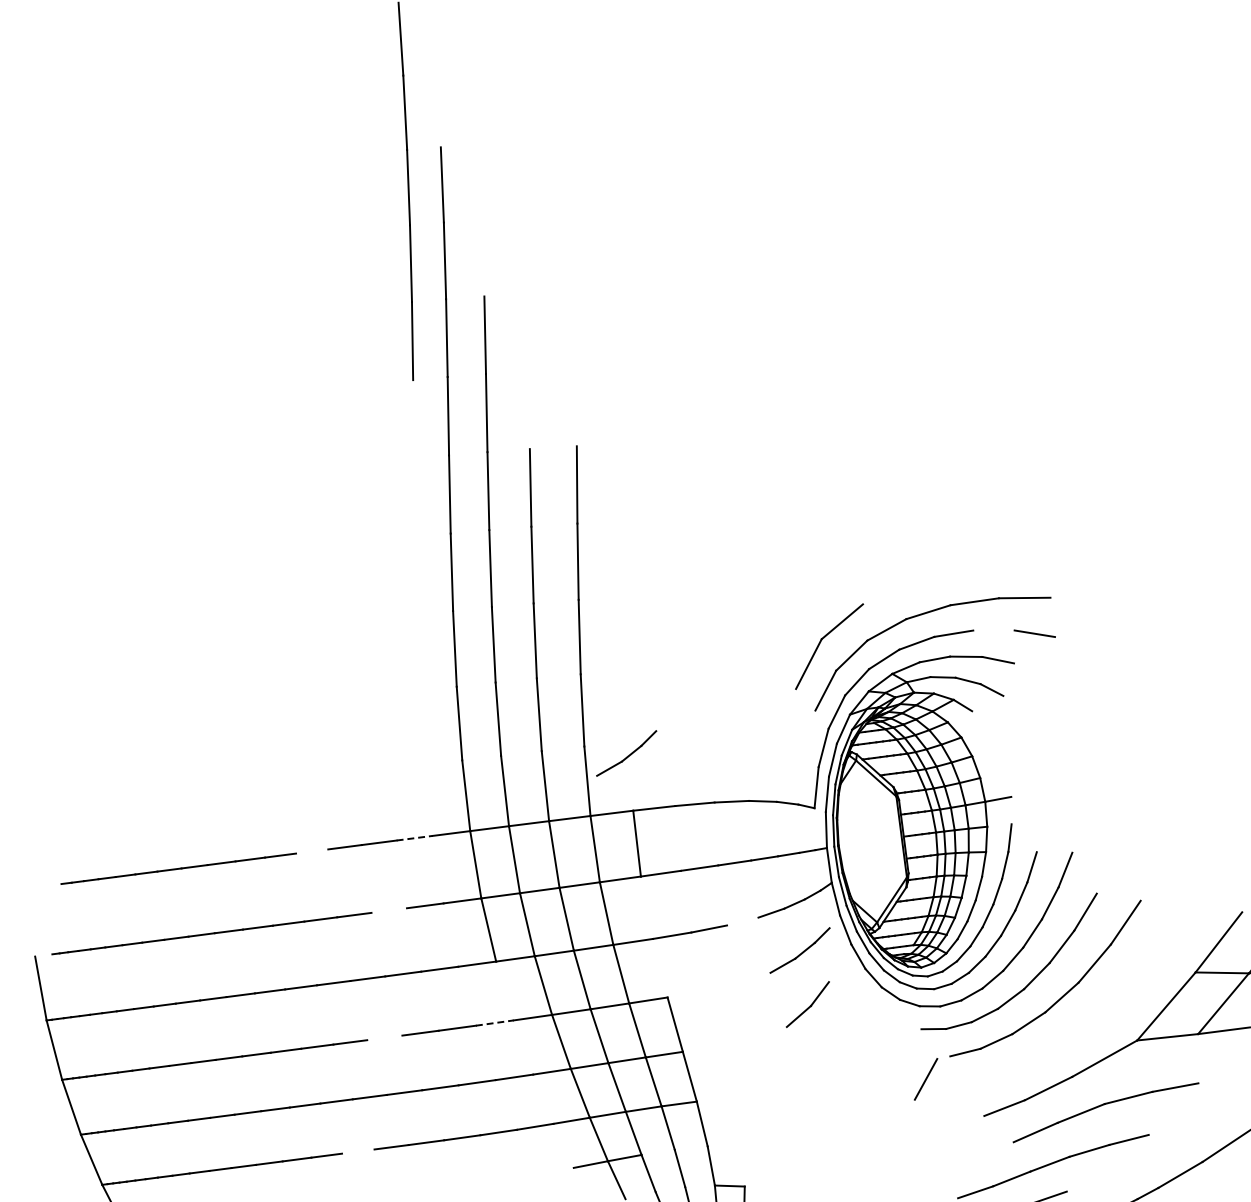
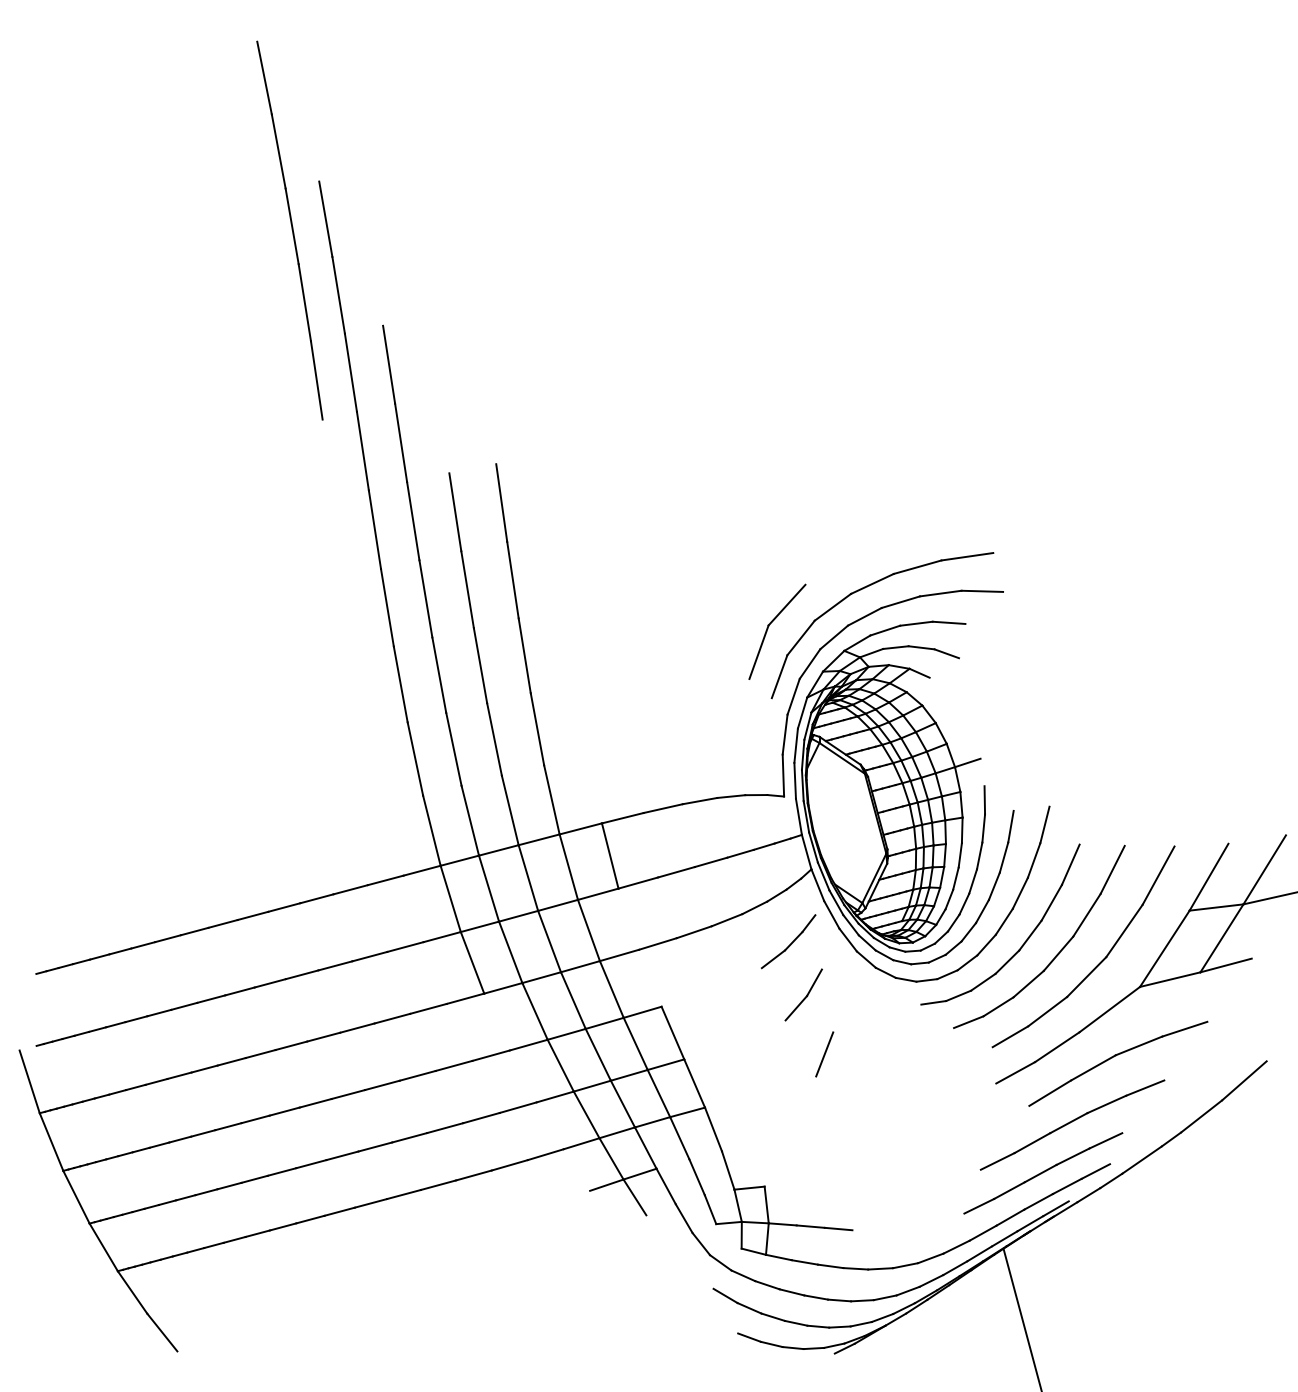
line: (993, 630) -> (940, 593), added
part: (626, 753) -> (587, 766), removed
line: (415, 838) -> (386, 880), dashed -> solid
line: (312, 851) -> (284, 907), added
line: (388, 910) -> (369, 956), added
line: (742, 921) -> (726, 920), added
part: (1100, 1011) -> (1099, 962), added
line: (495, 1022) -> (491, 1055), dashed -> solid
line: (384, 1038) -> (382, 1085), added
line: (925, 1079) -> (824, 1054), moved
line: (357, 1151) -> (370, 1203), added
line: (1083, 1185) -> (1105, 1140), added

